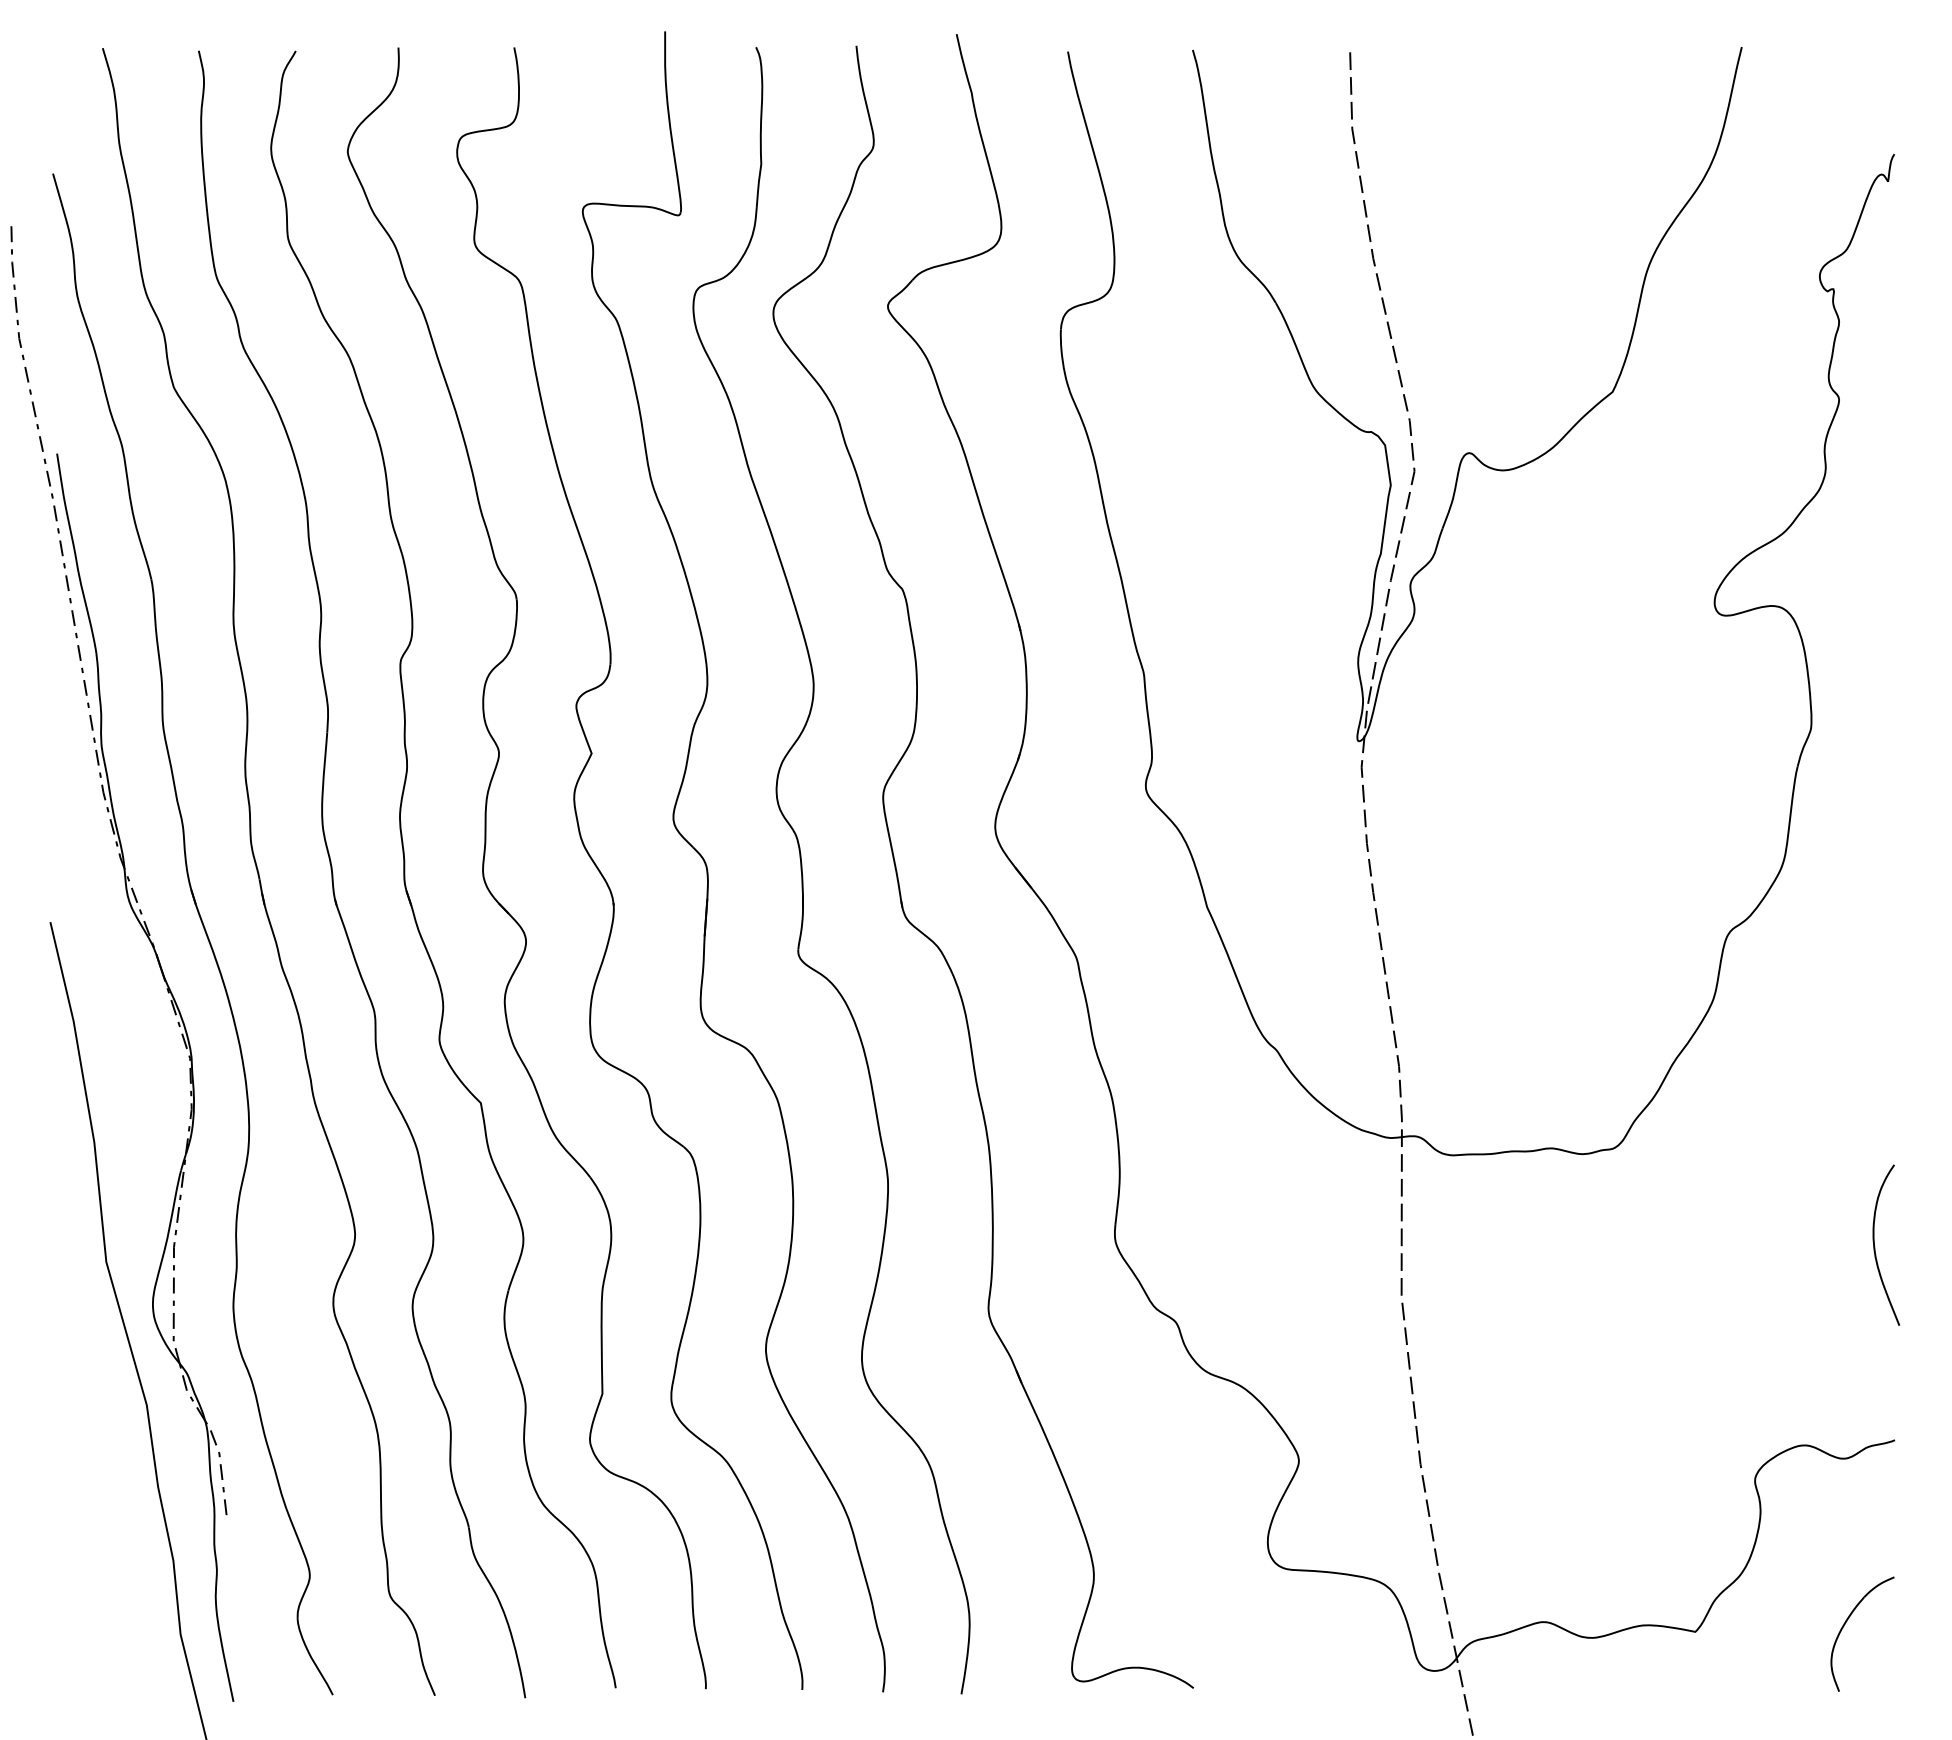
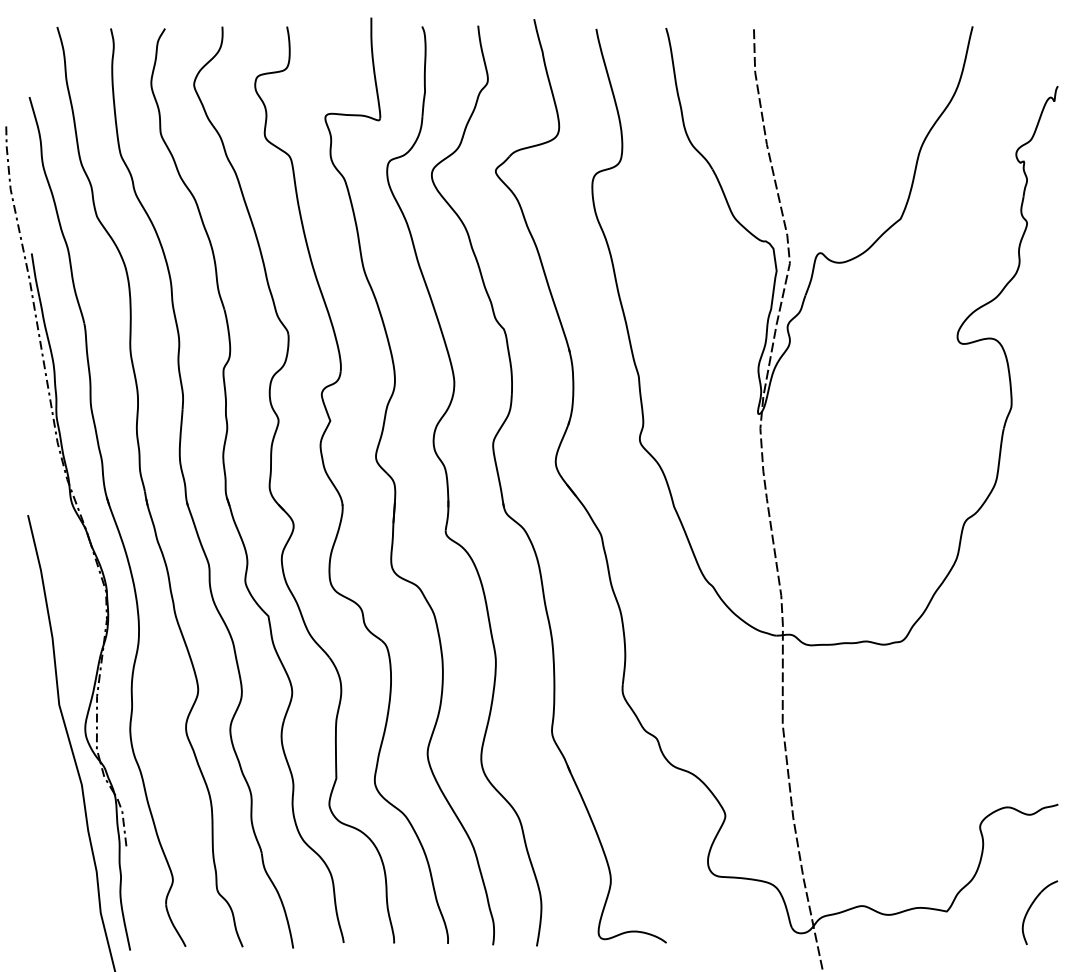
curve: (1875, 1245) -> (1047, 695), removed

